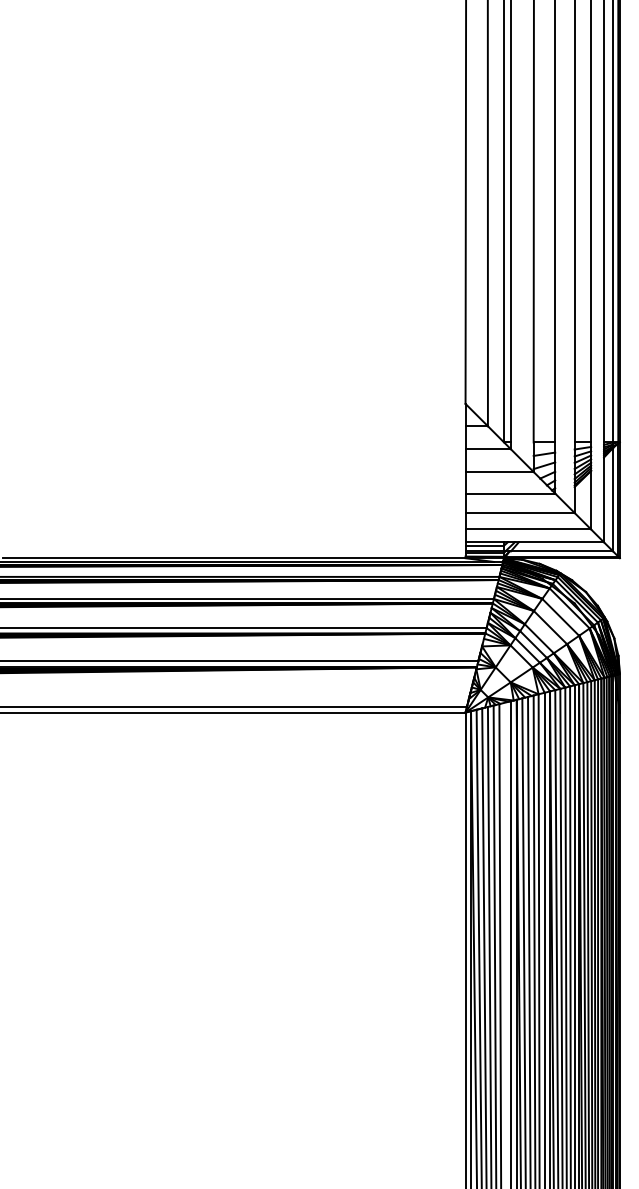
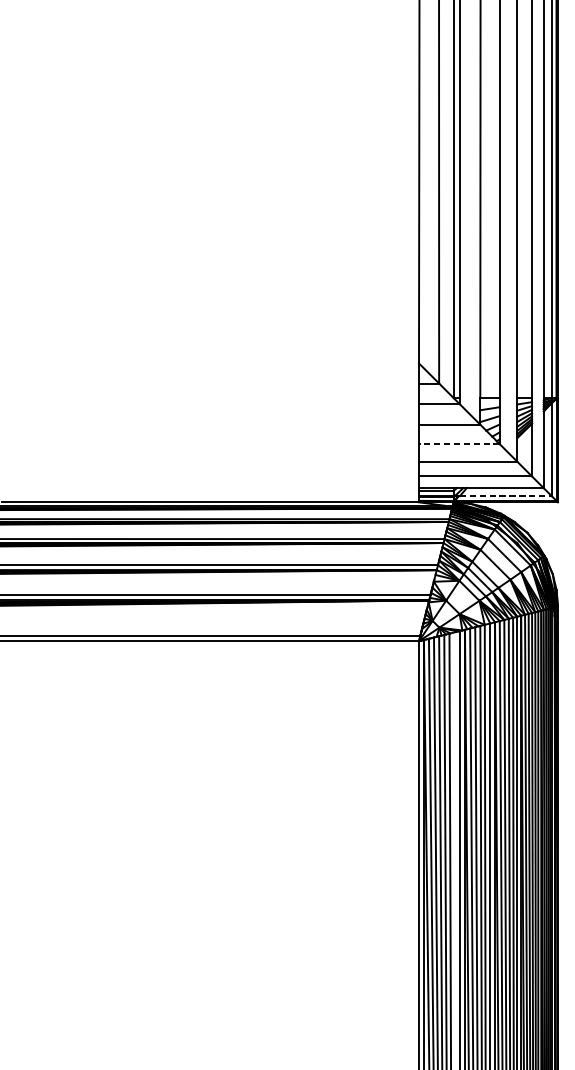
line: (510, 493) -> (459, 444), solid -> dashed
line: (562, 551) -> (506, 496), solid -> dashed

